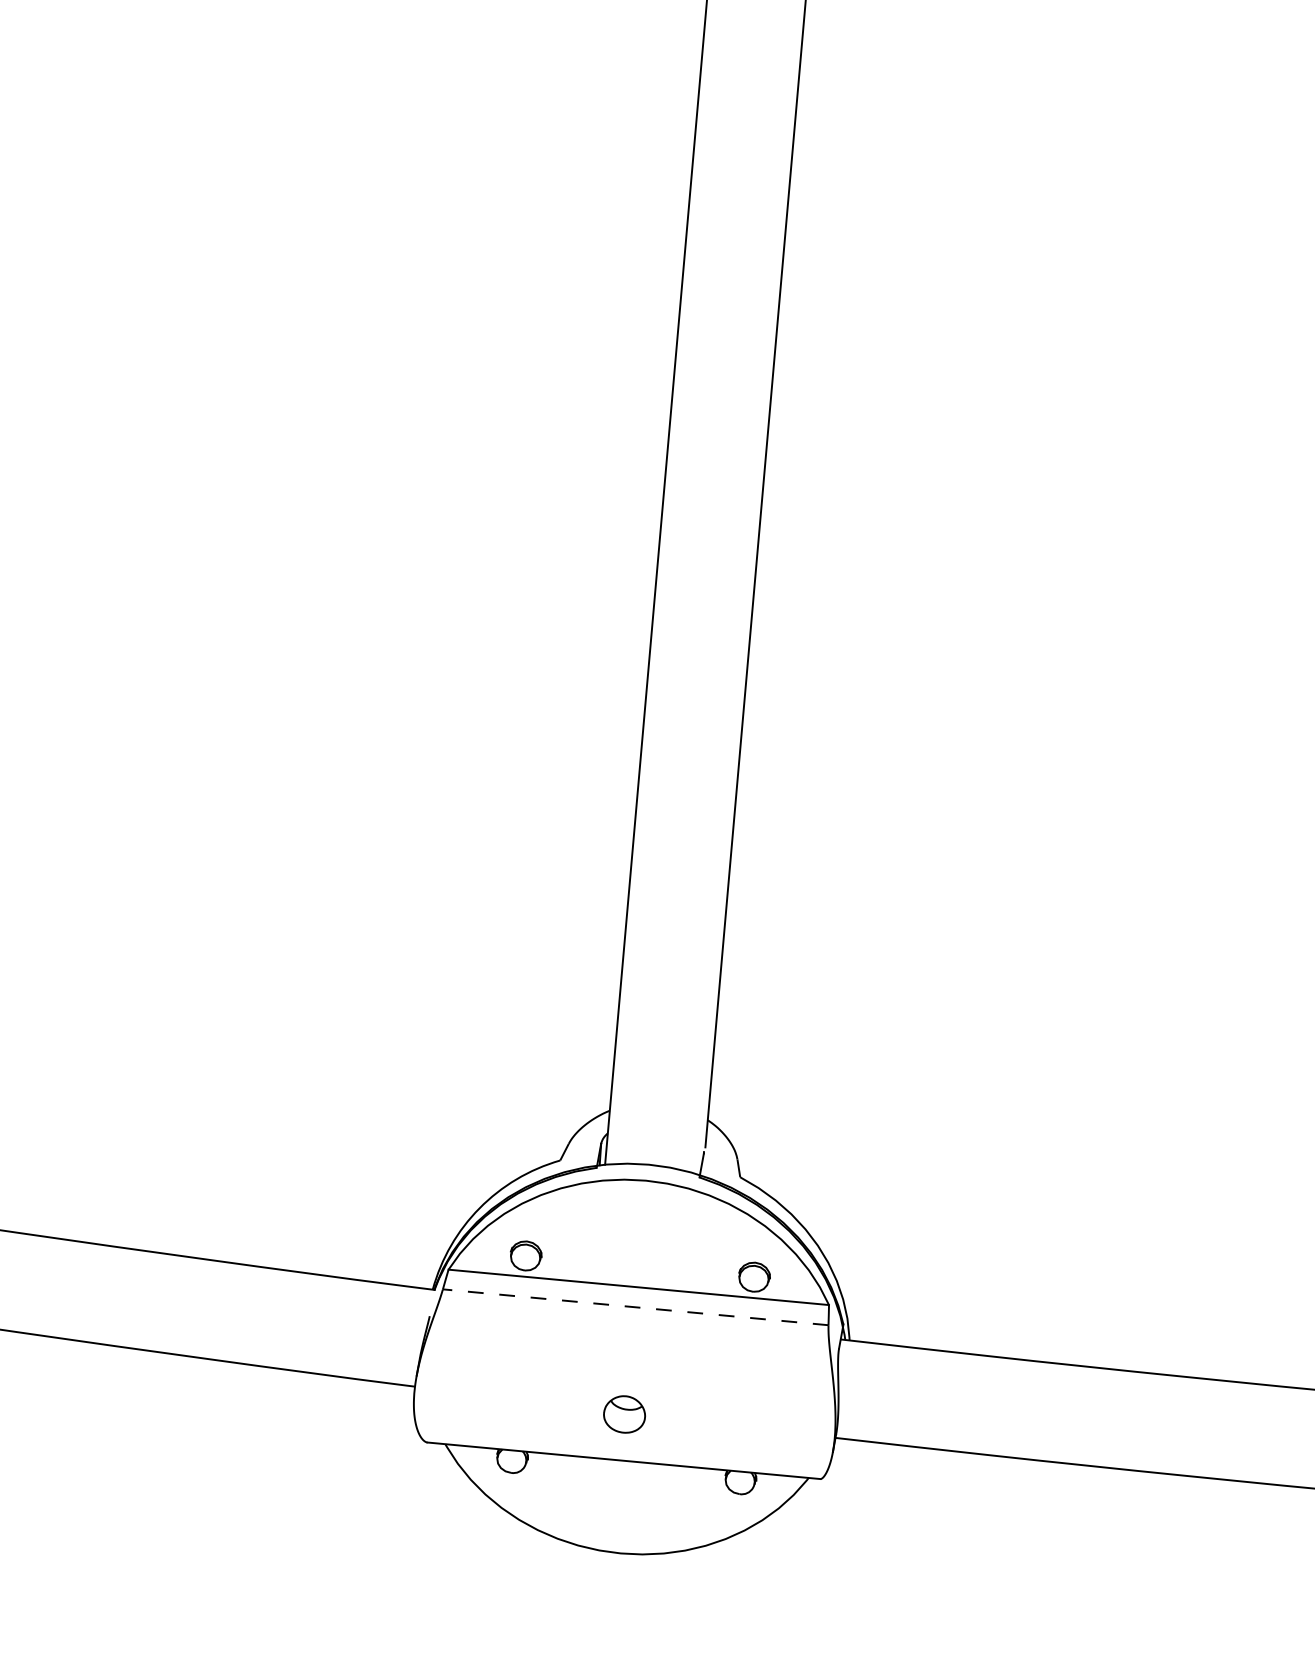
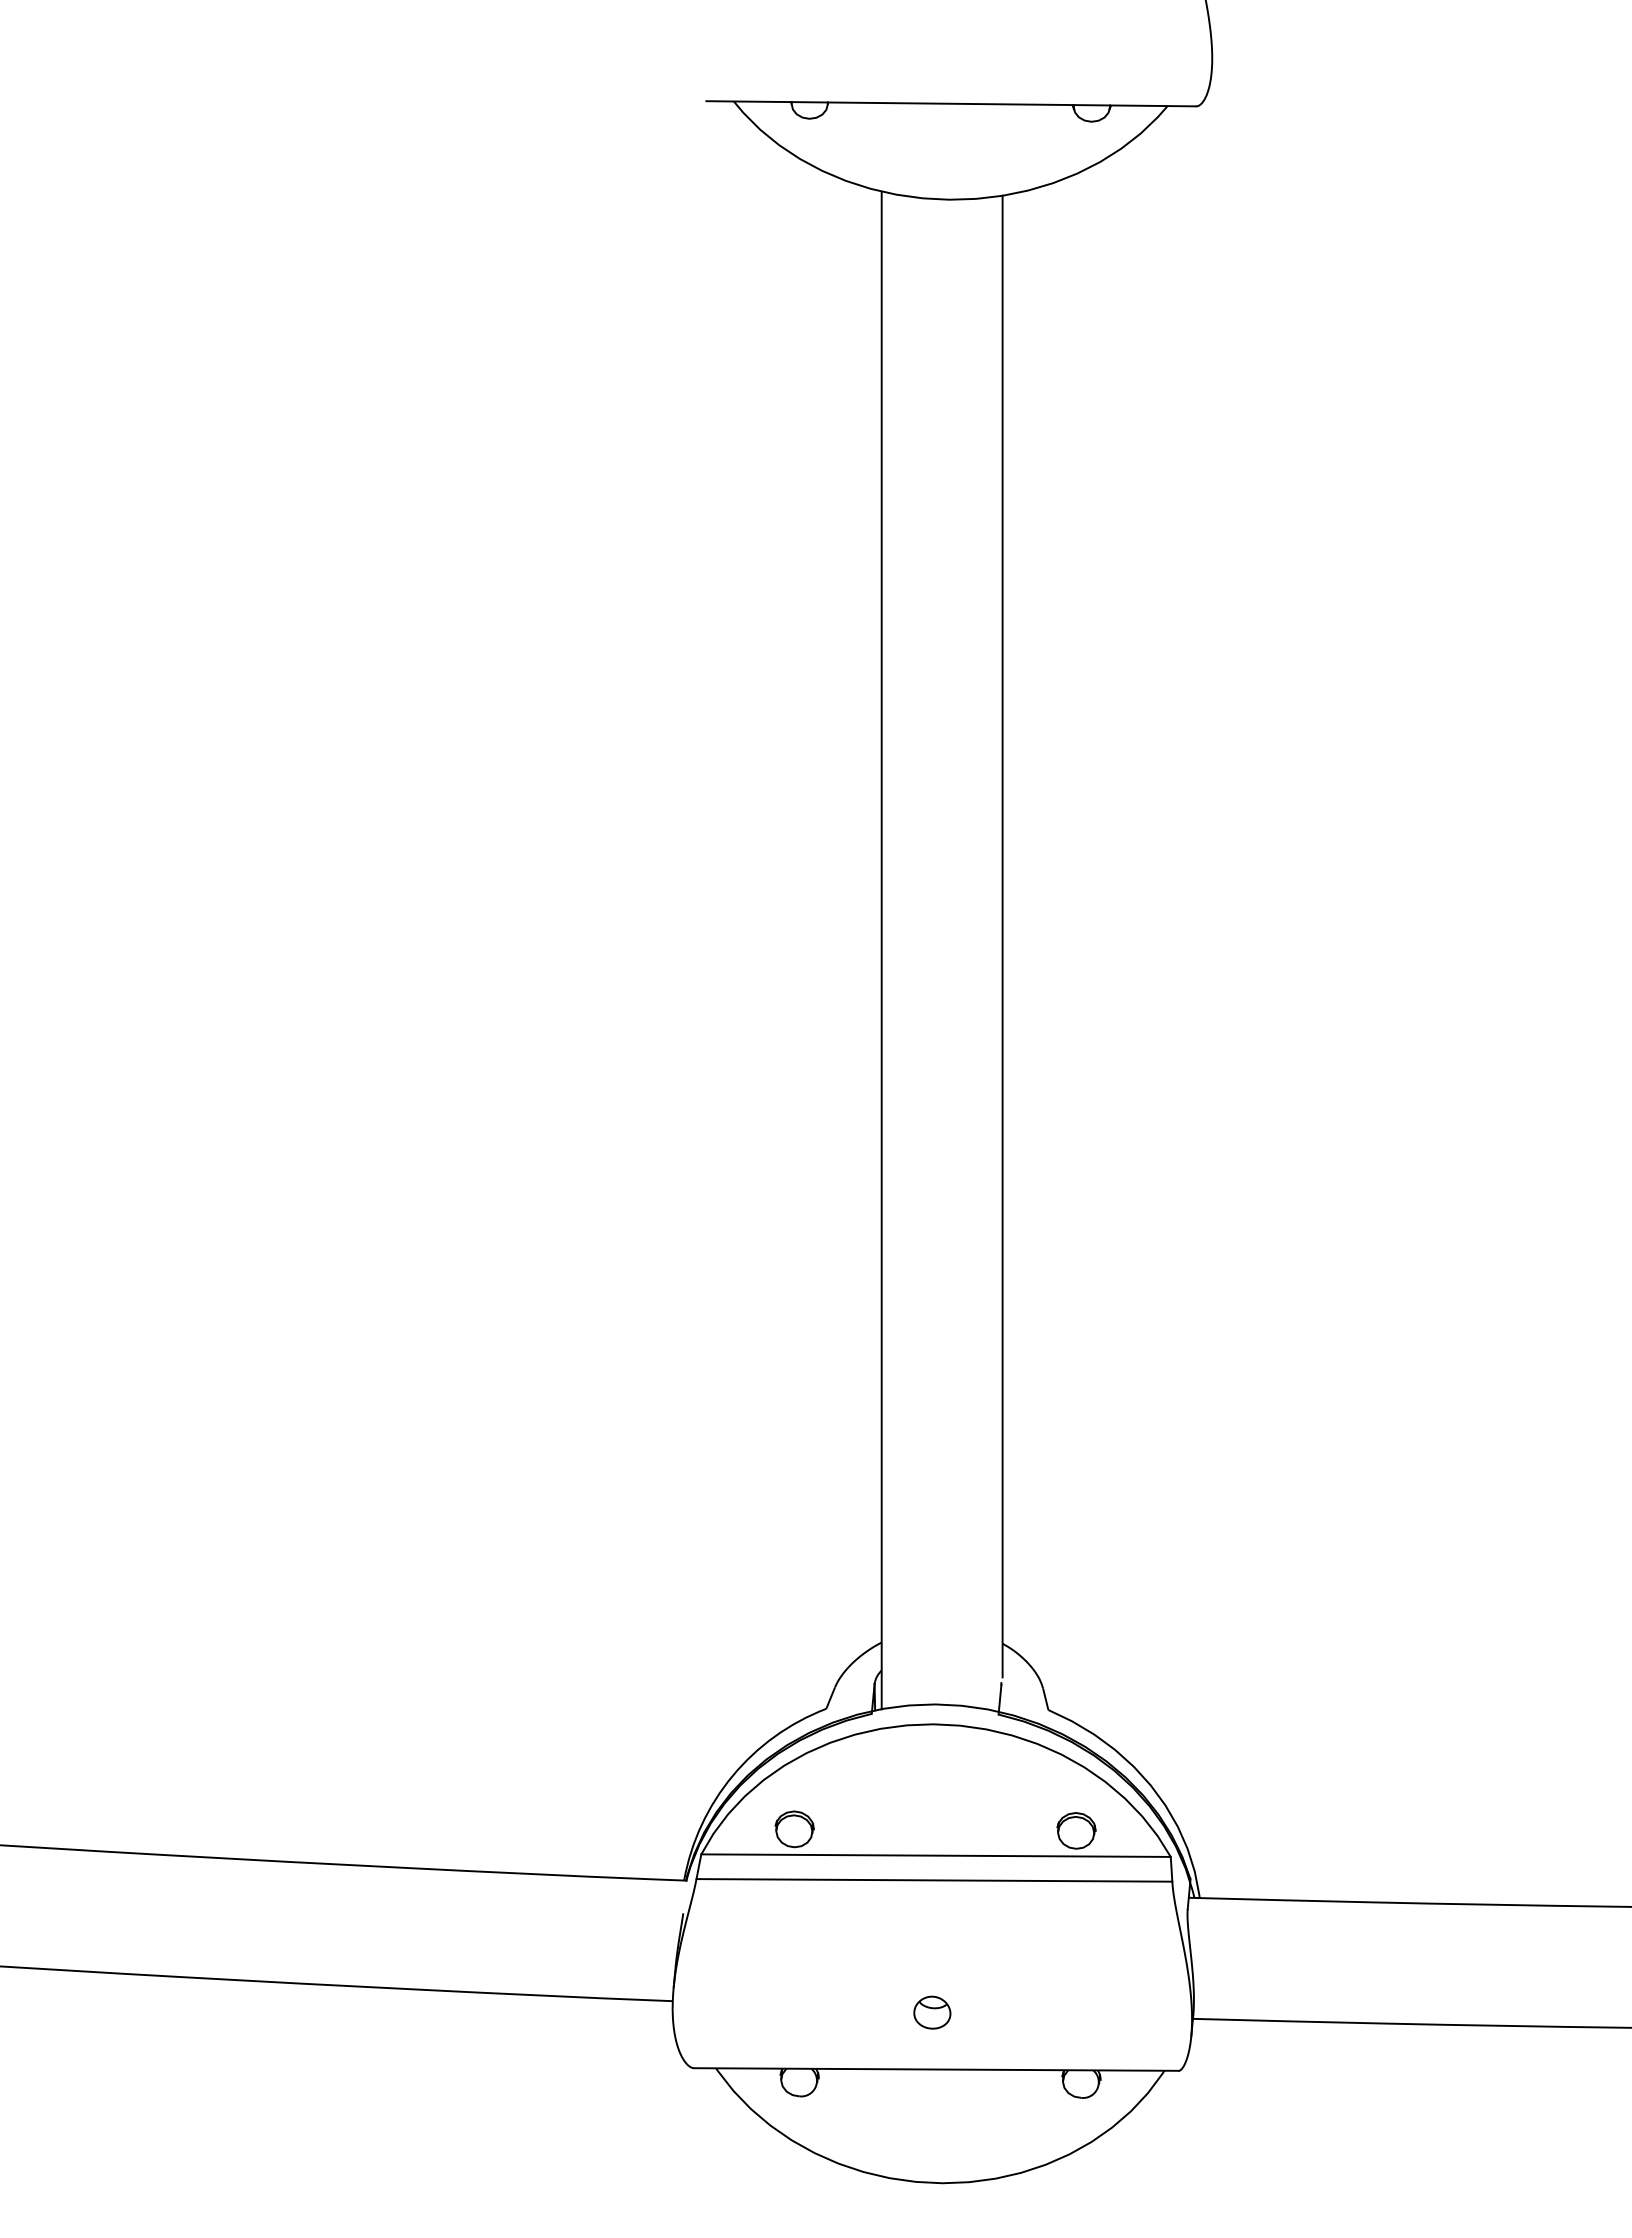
line: (635, 1307) -> (934, 1880), dashed -> solid
part: (624, 1414) -> (932, 2012), size x0.71

